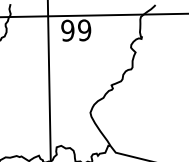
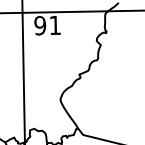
text: (84, 30) -> (55, 25), 99 -> 91

